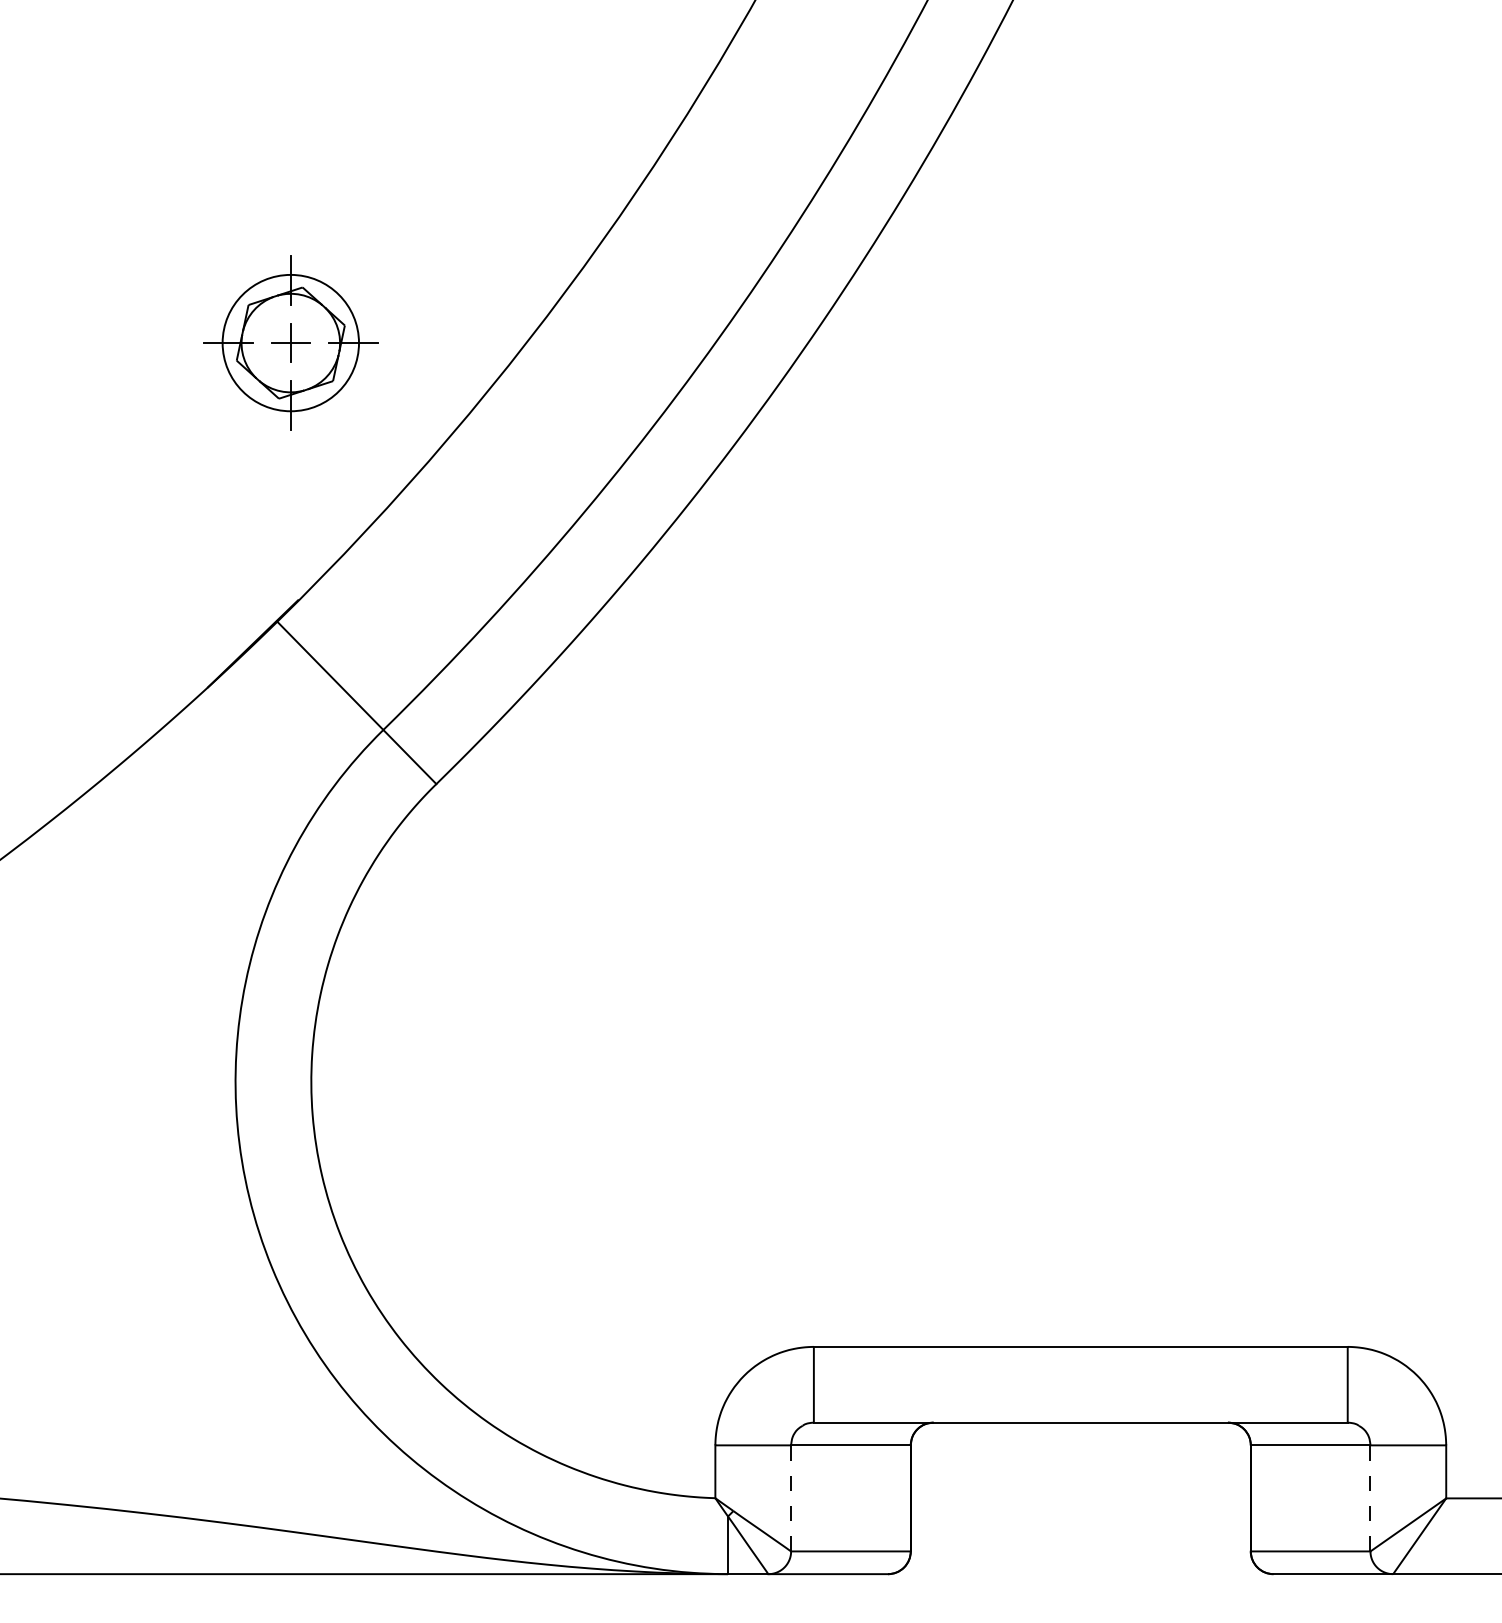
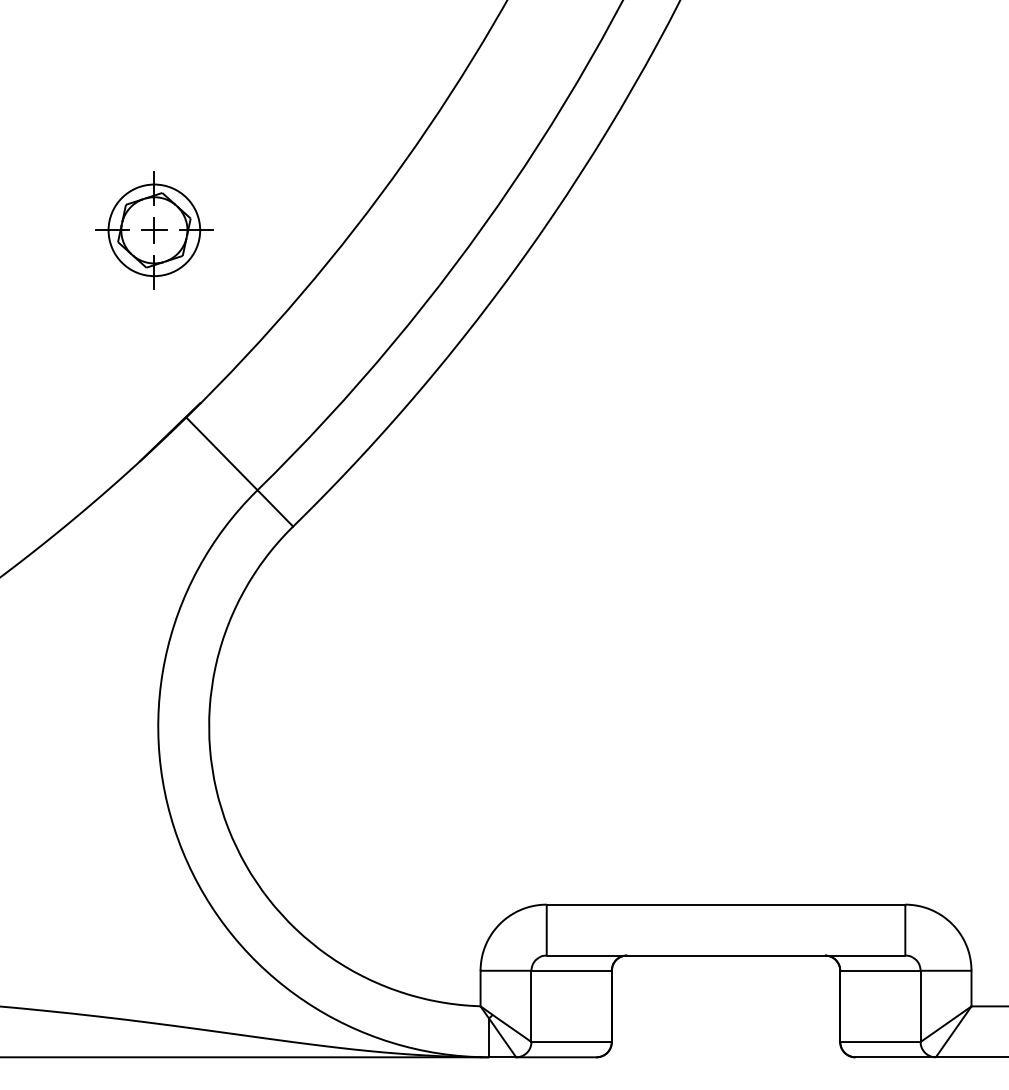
part: (290, 343) -> (154, 230), moved
line: (791, 1498) -> (531, 1006), dashed -> solid
line: (1370, 1498) -> (920, 1006), dashed -> solid

